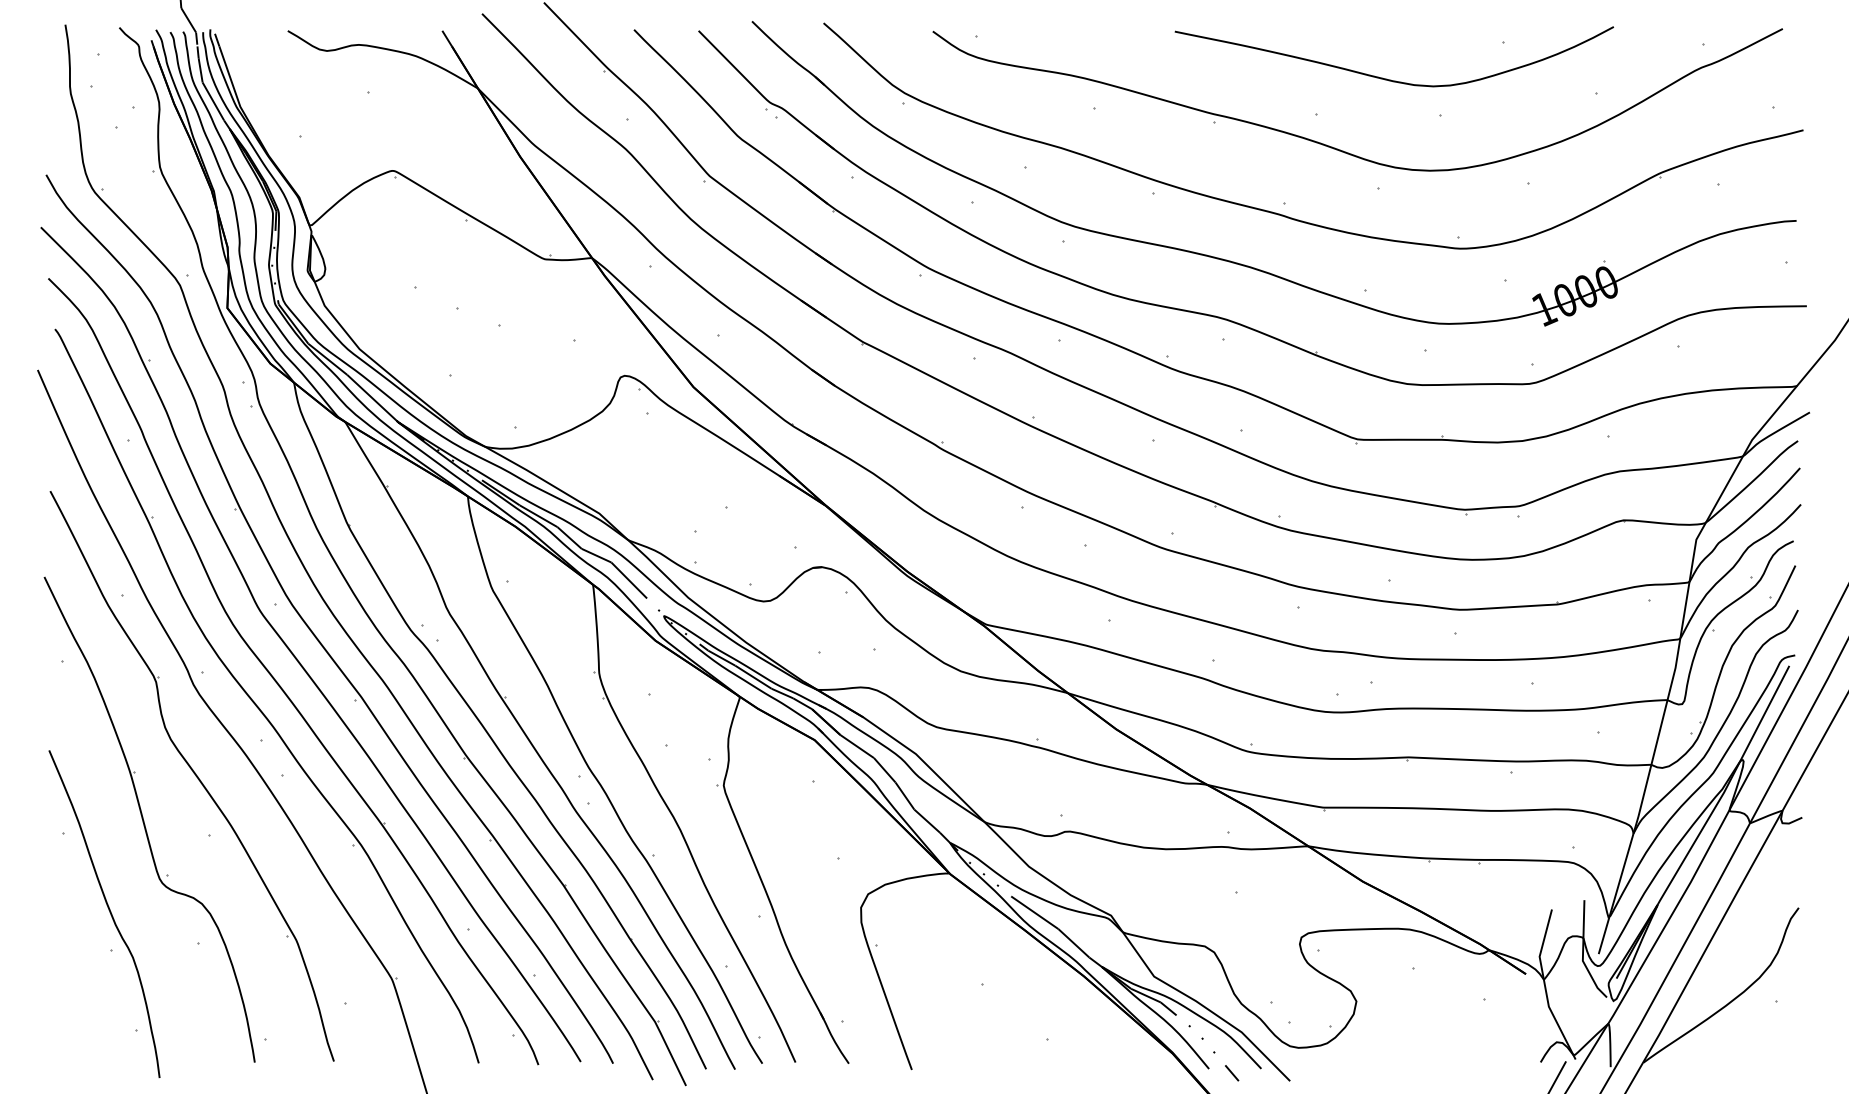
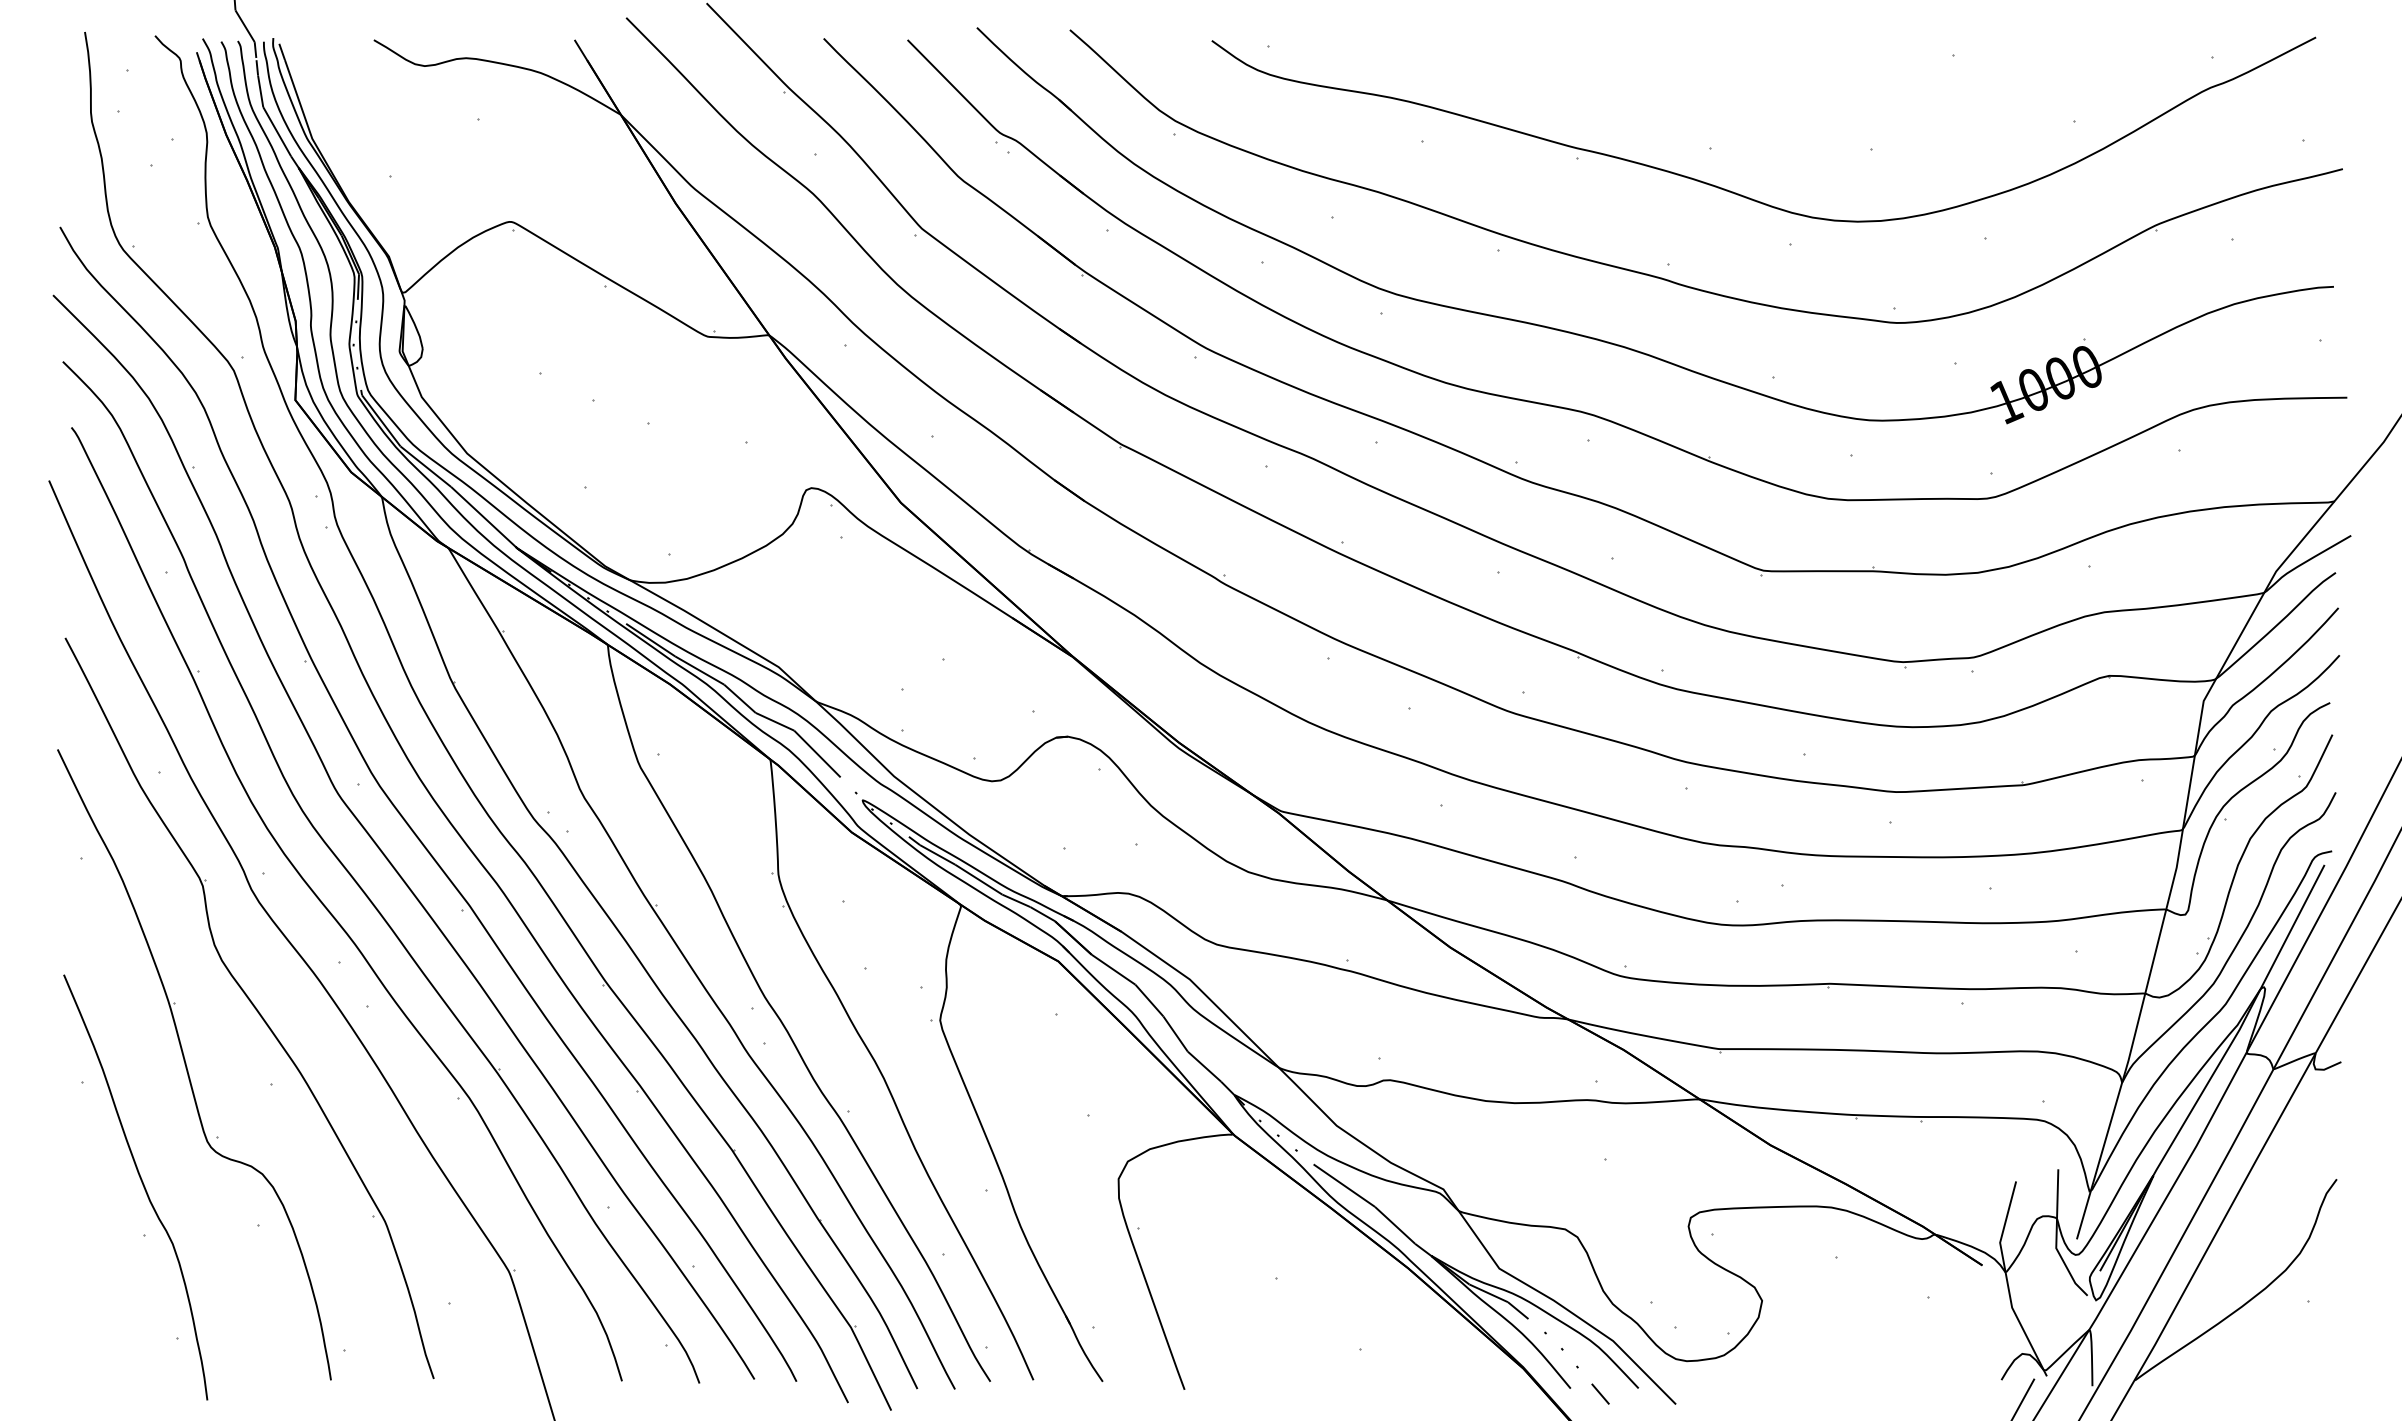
curve: (1386, 78) -> (1801, 101), removed

